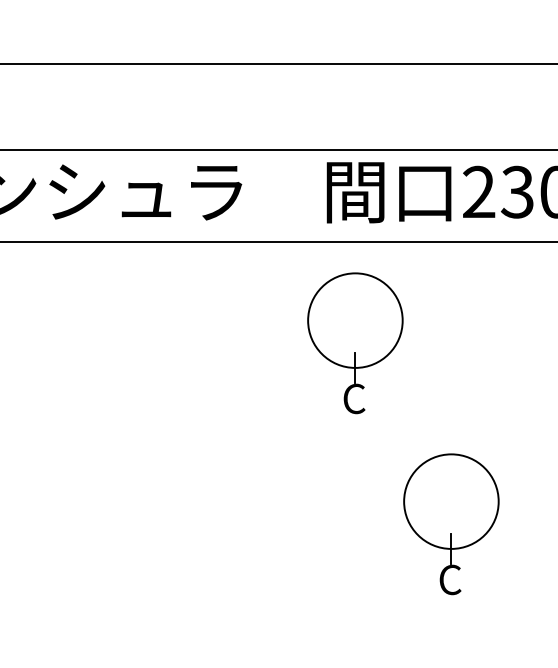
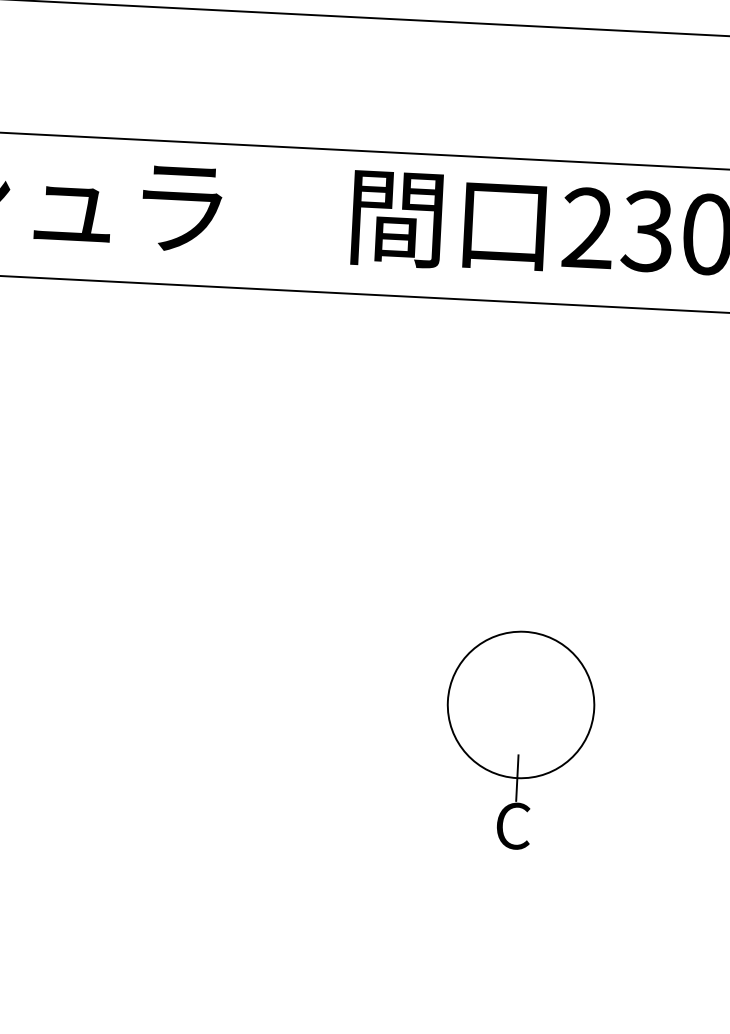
part: (355, 343) -> (385, 452), removed

